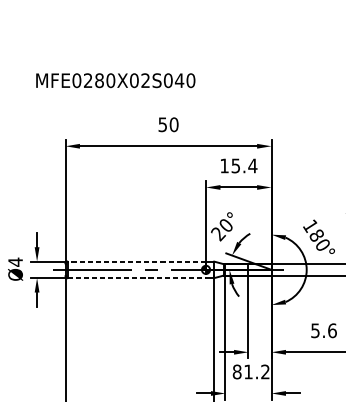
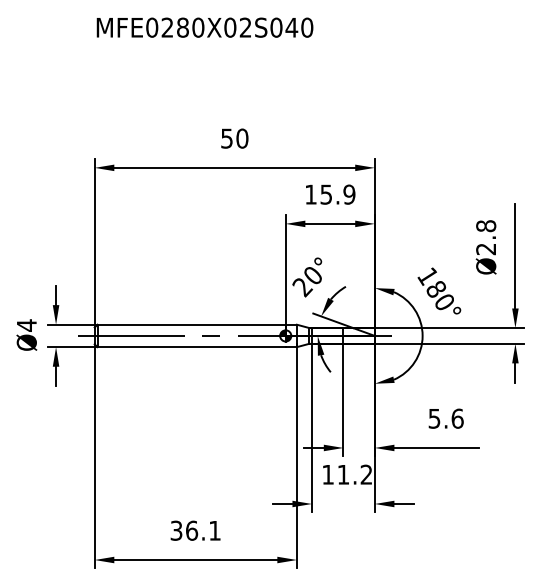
text: (115, 80) -> (204, 27), moved
text: (252, 165) -> (349, 194), 15.4 -> 15.9
line: (136, 261) -> (191, 324), dashed -> solid
line: (137, 278) -> (192, 347), dashed -> solid
text: (237, 371) -> (328, 474), 81.2 -> 11.2

